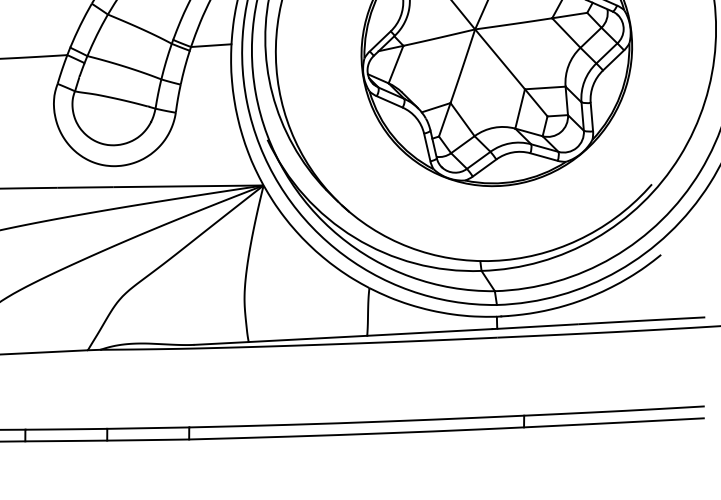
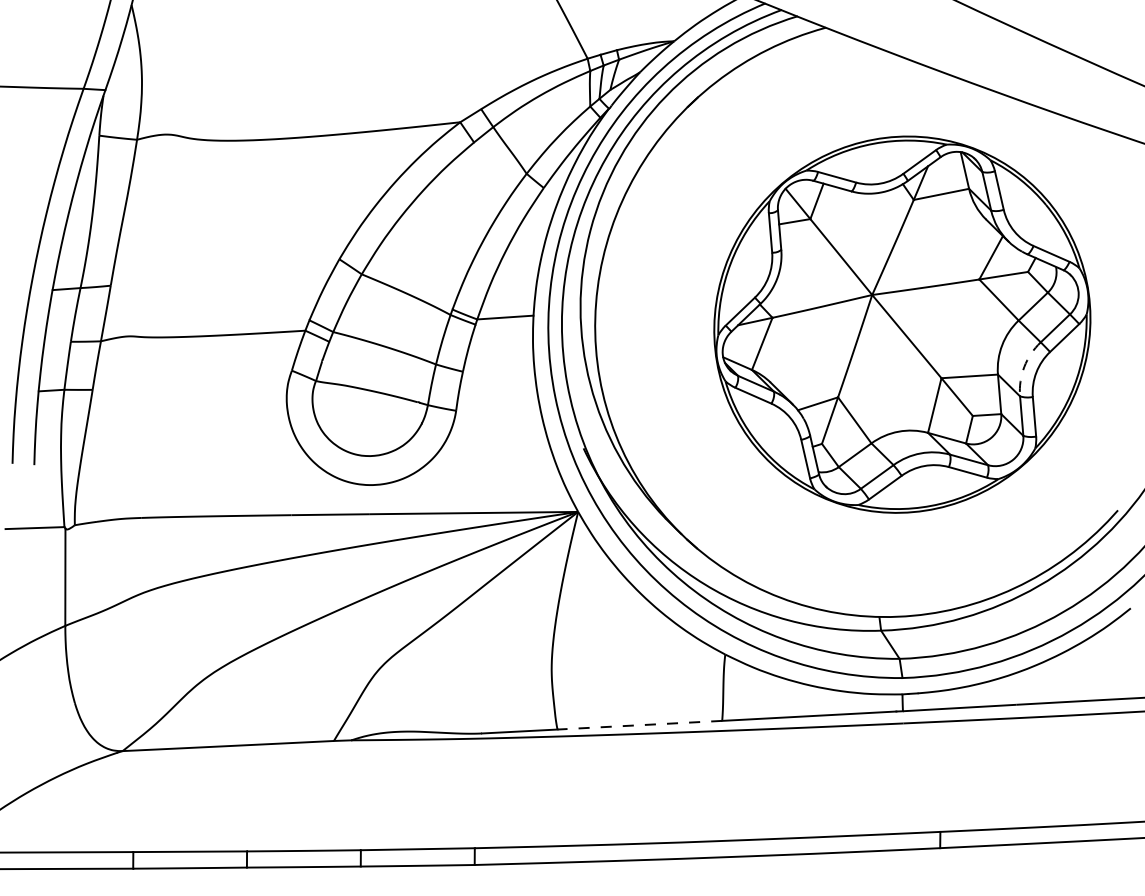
arc: (584, 81) -> (1024, 367), solid -> dashed
line: (307, 339) -> (639, 725), solid -> dashed

